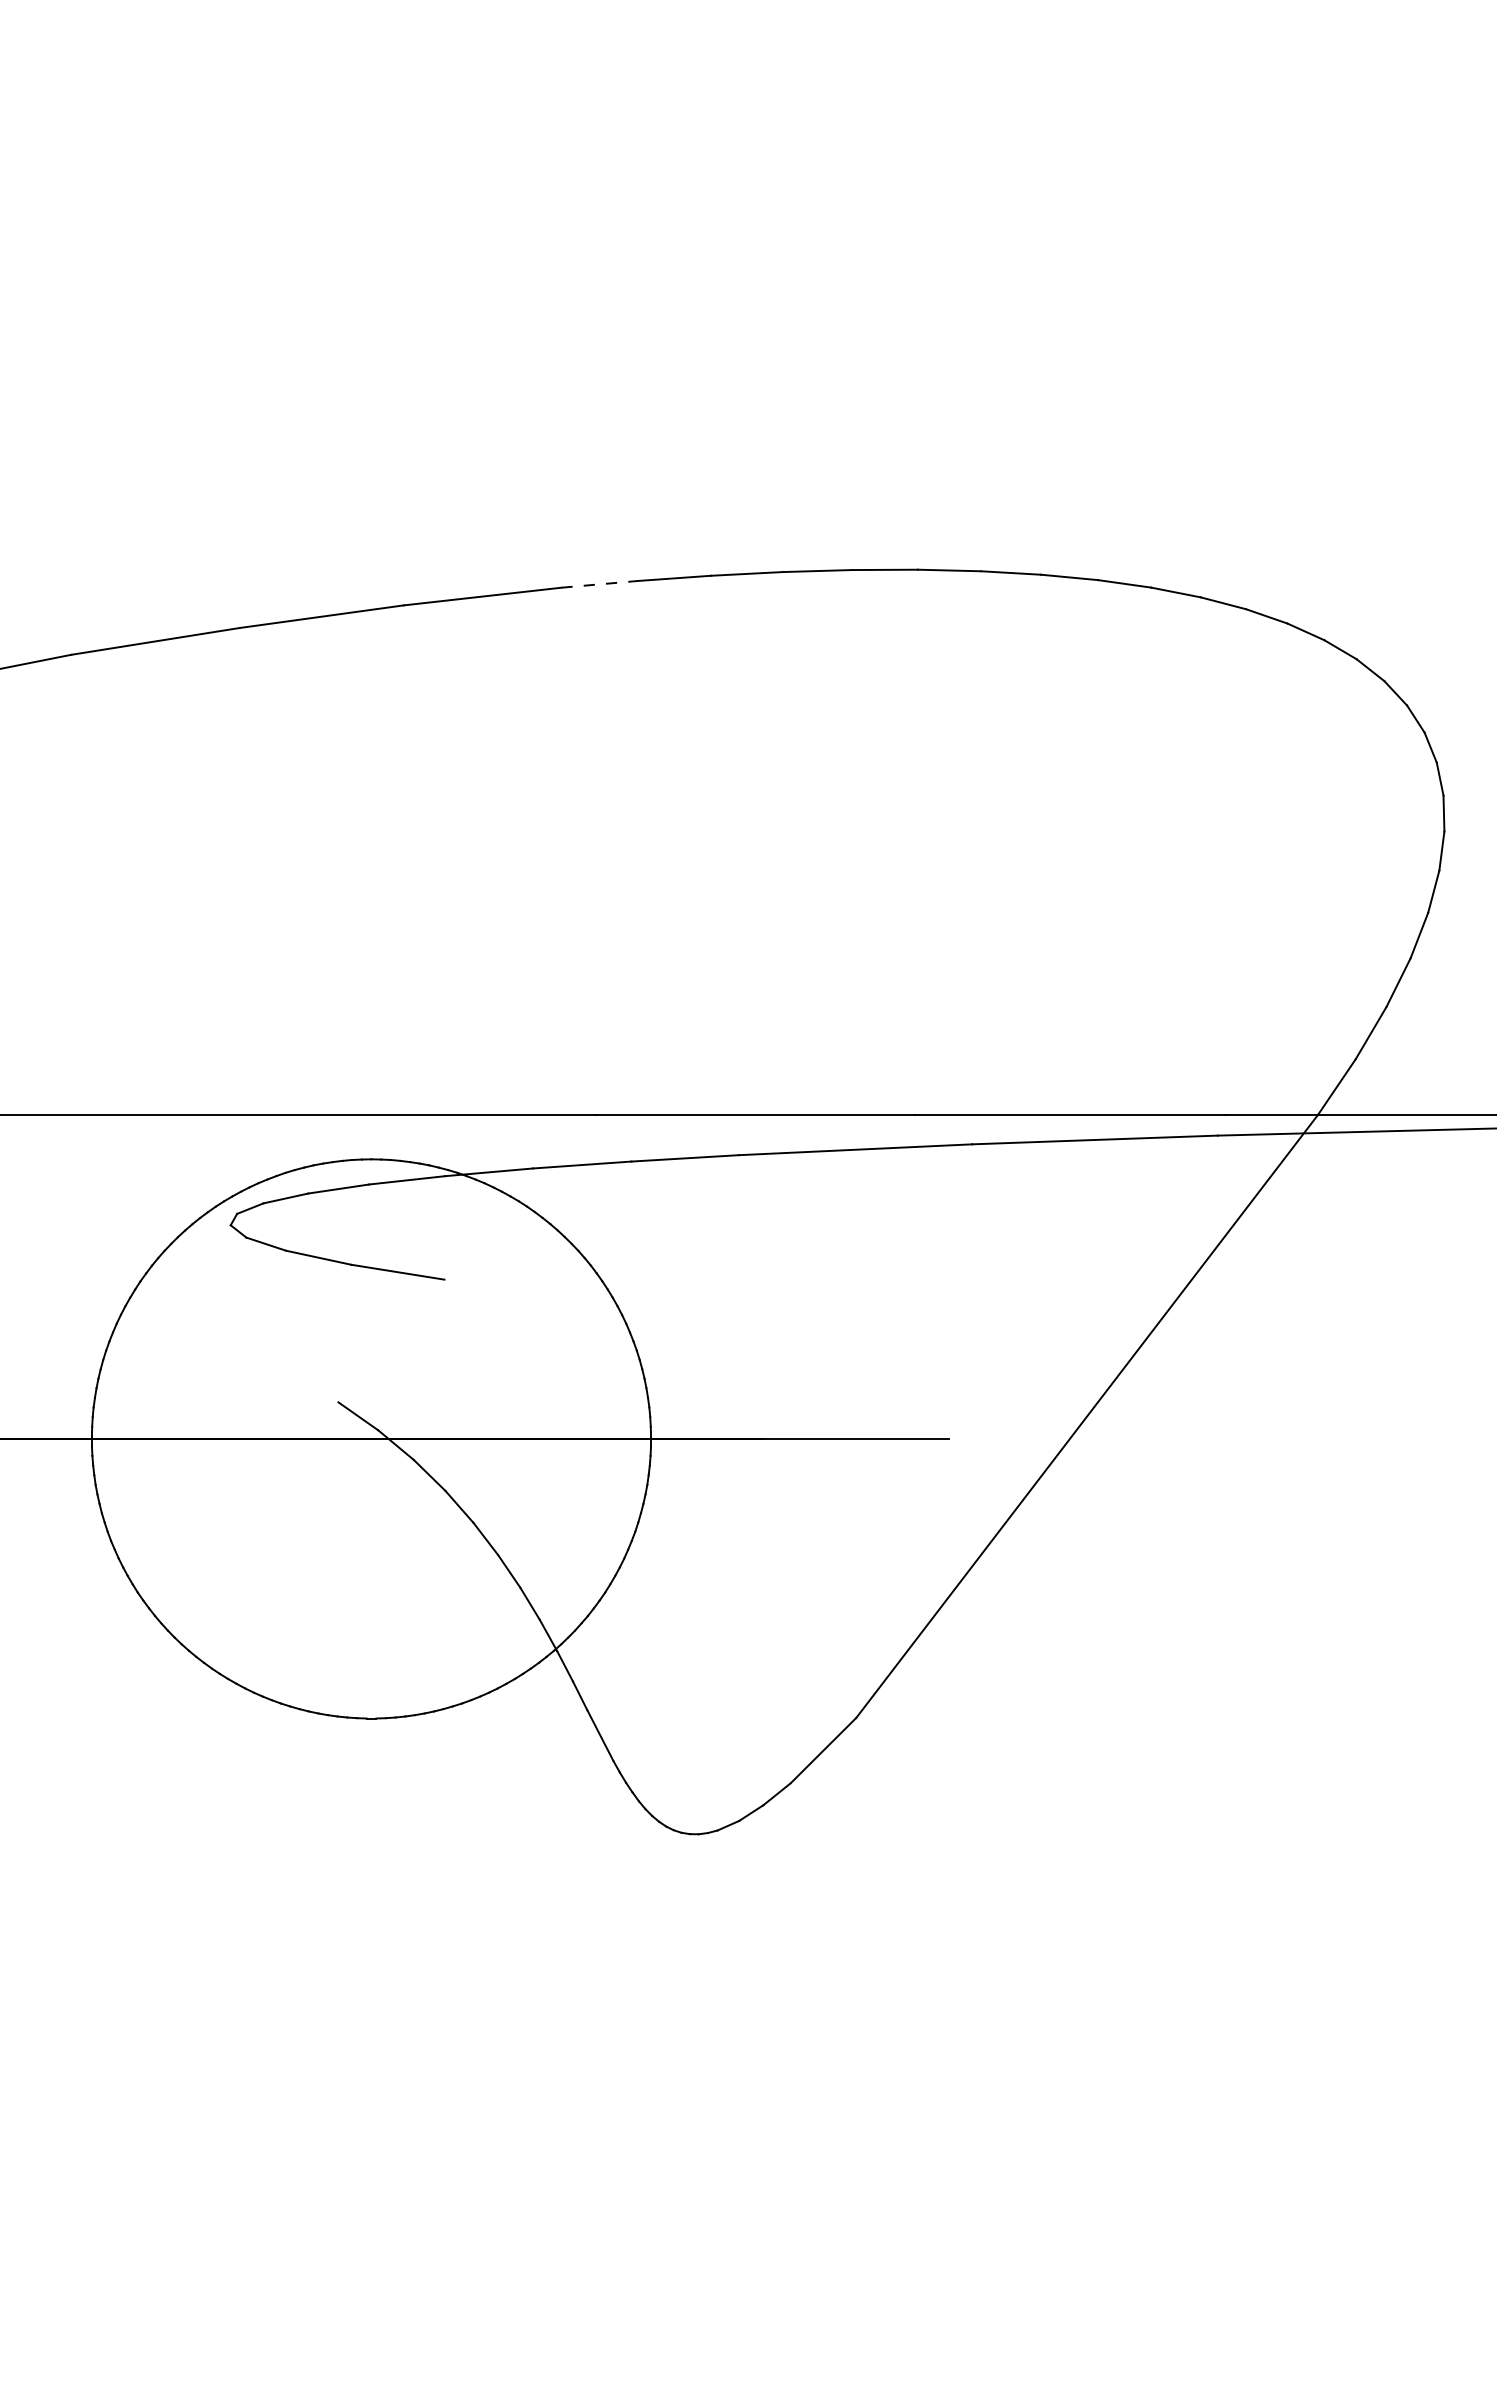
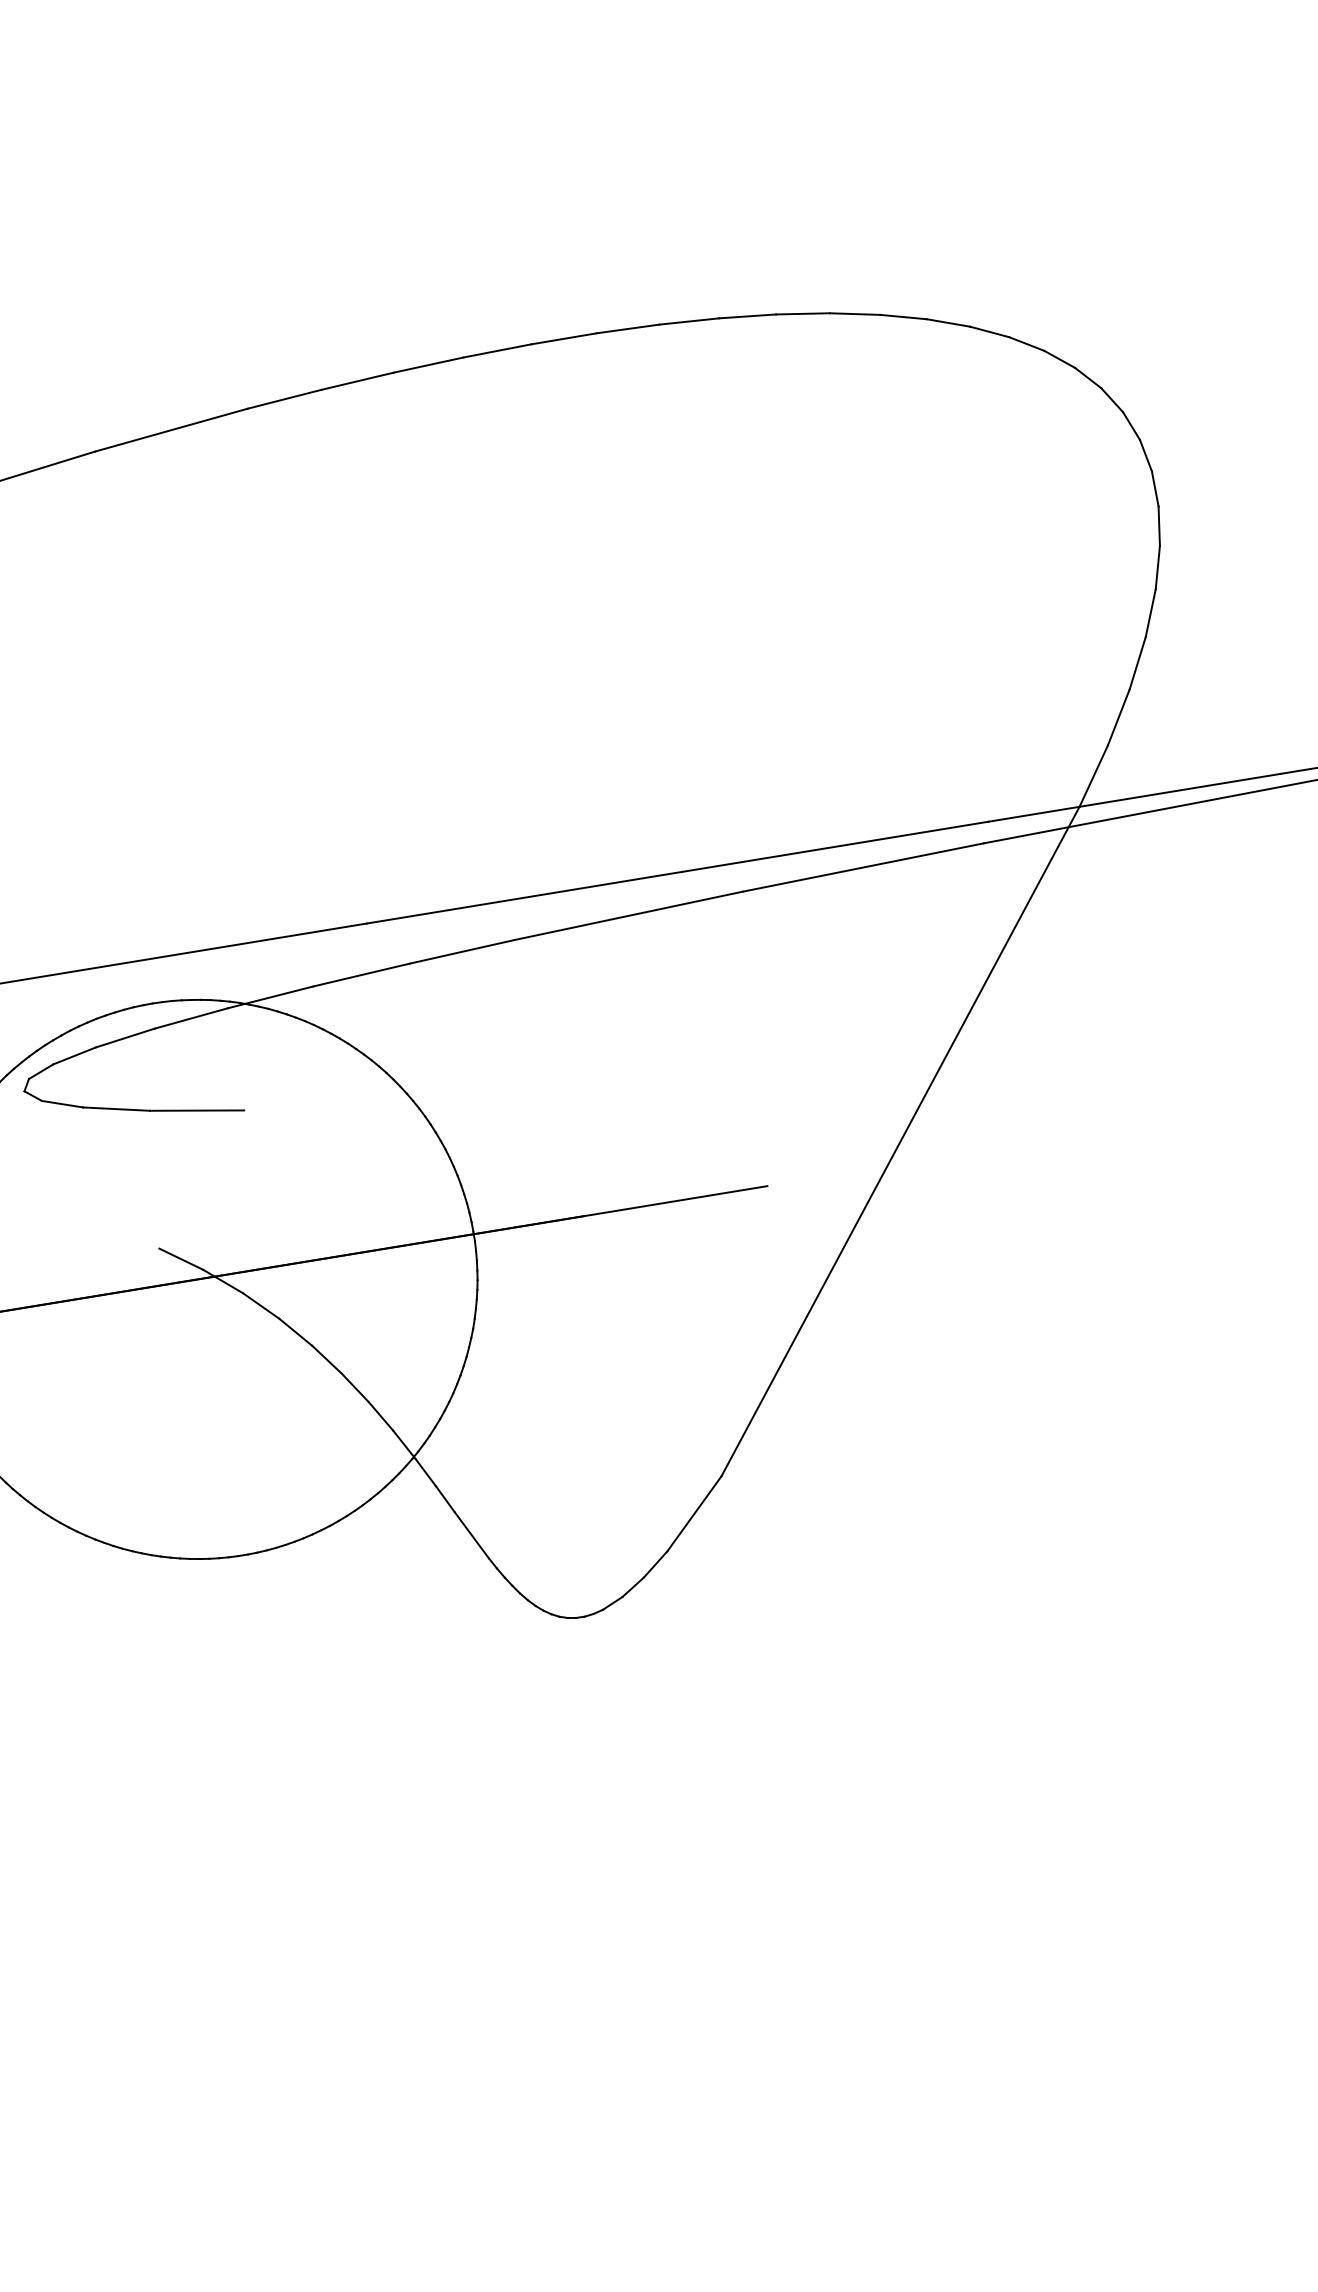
line: (599, 584) -> (284, 399), dashed -> solid

